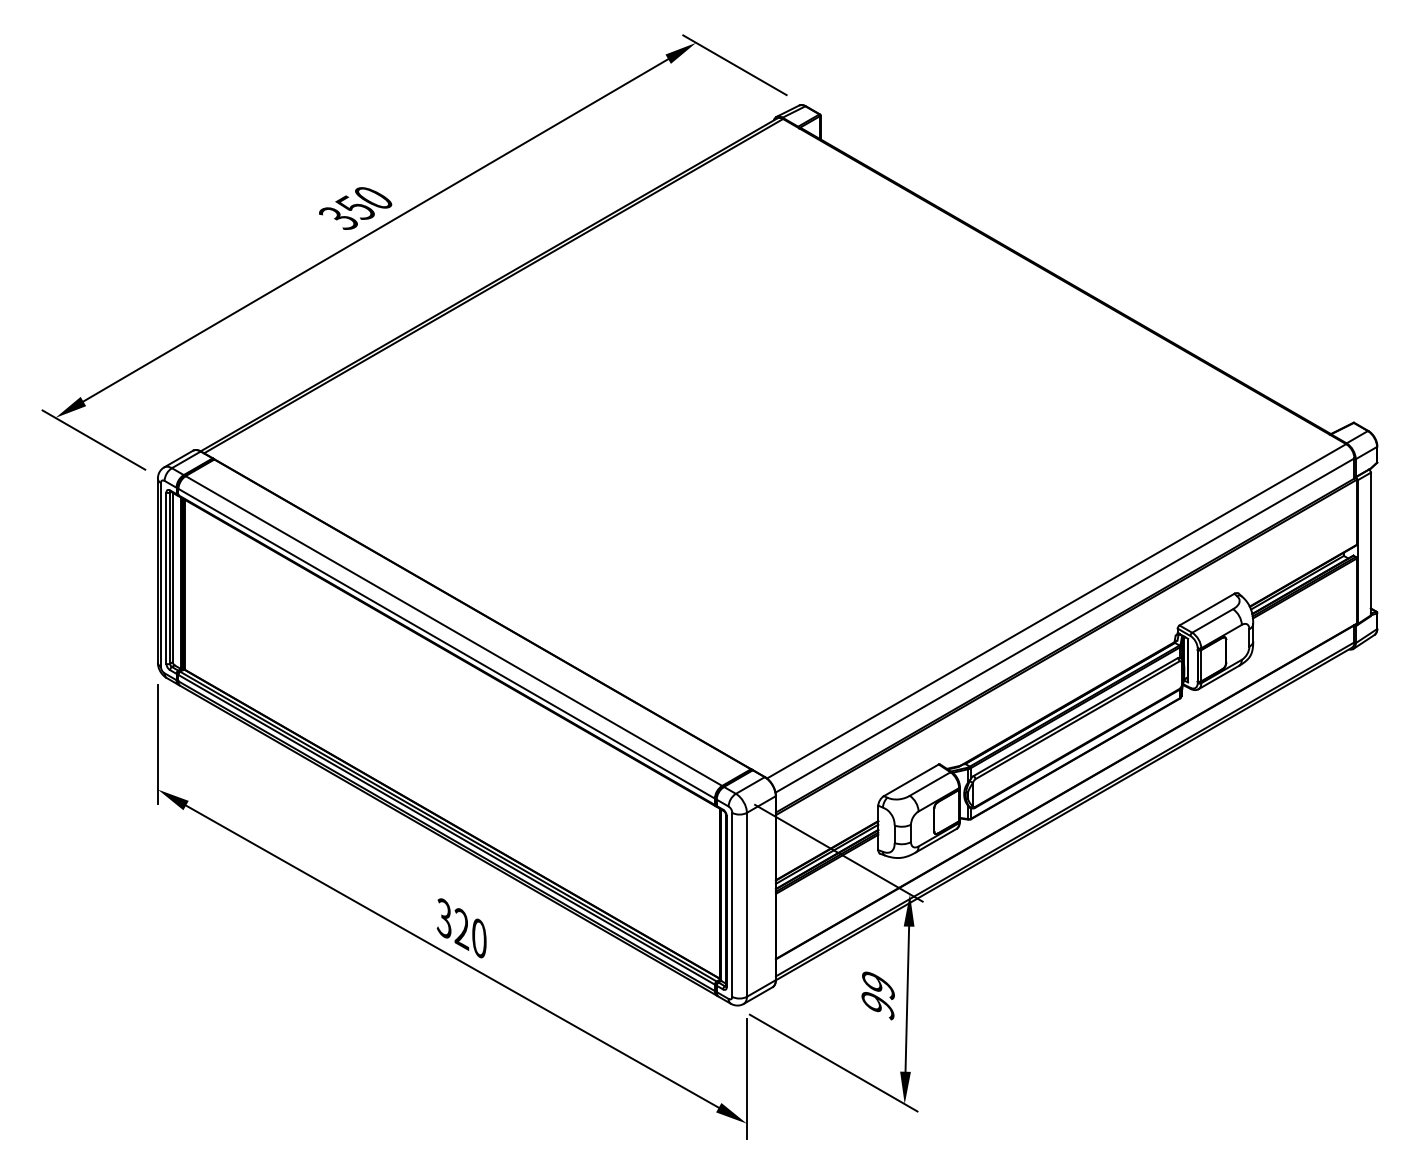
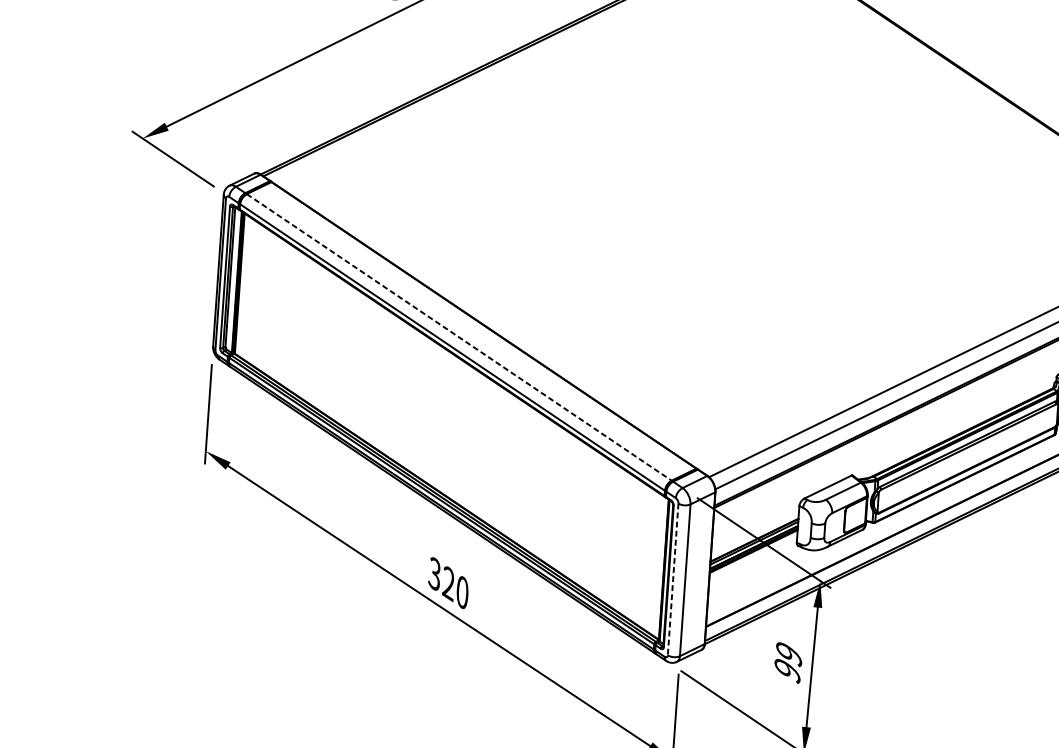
line: (453, 631) -> (458, 337), solid -> dashed
line: (732, 904) -> (673, 579), solid -> dashed

